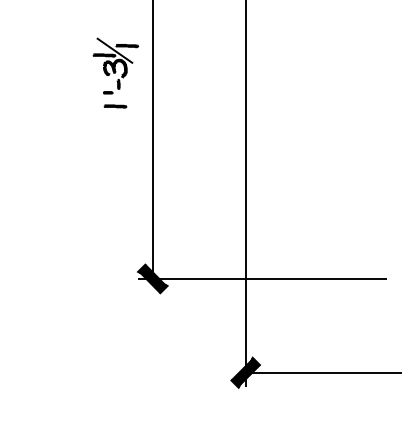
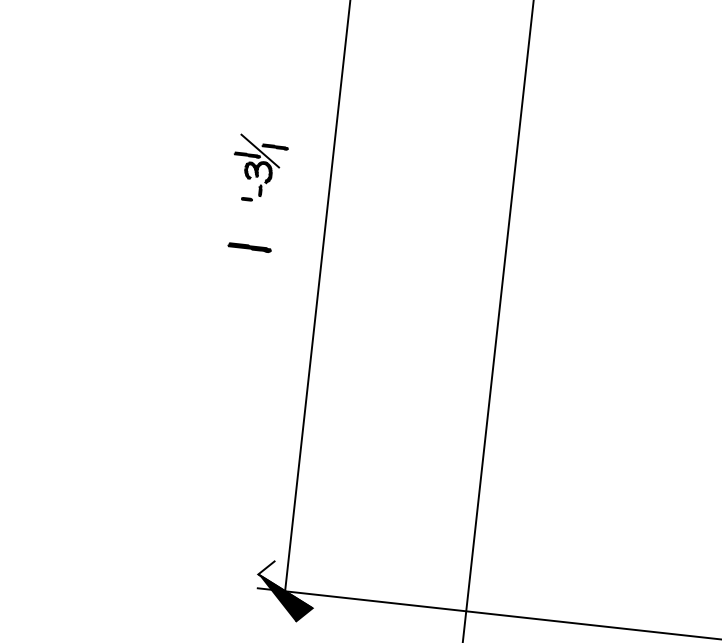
part: (115, 65) -> (258, 167), size x0.6
fill: (152, 275) -> (285, 584), removed

